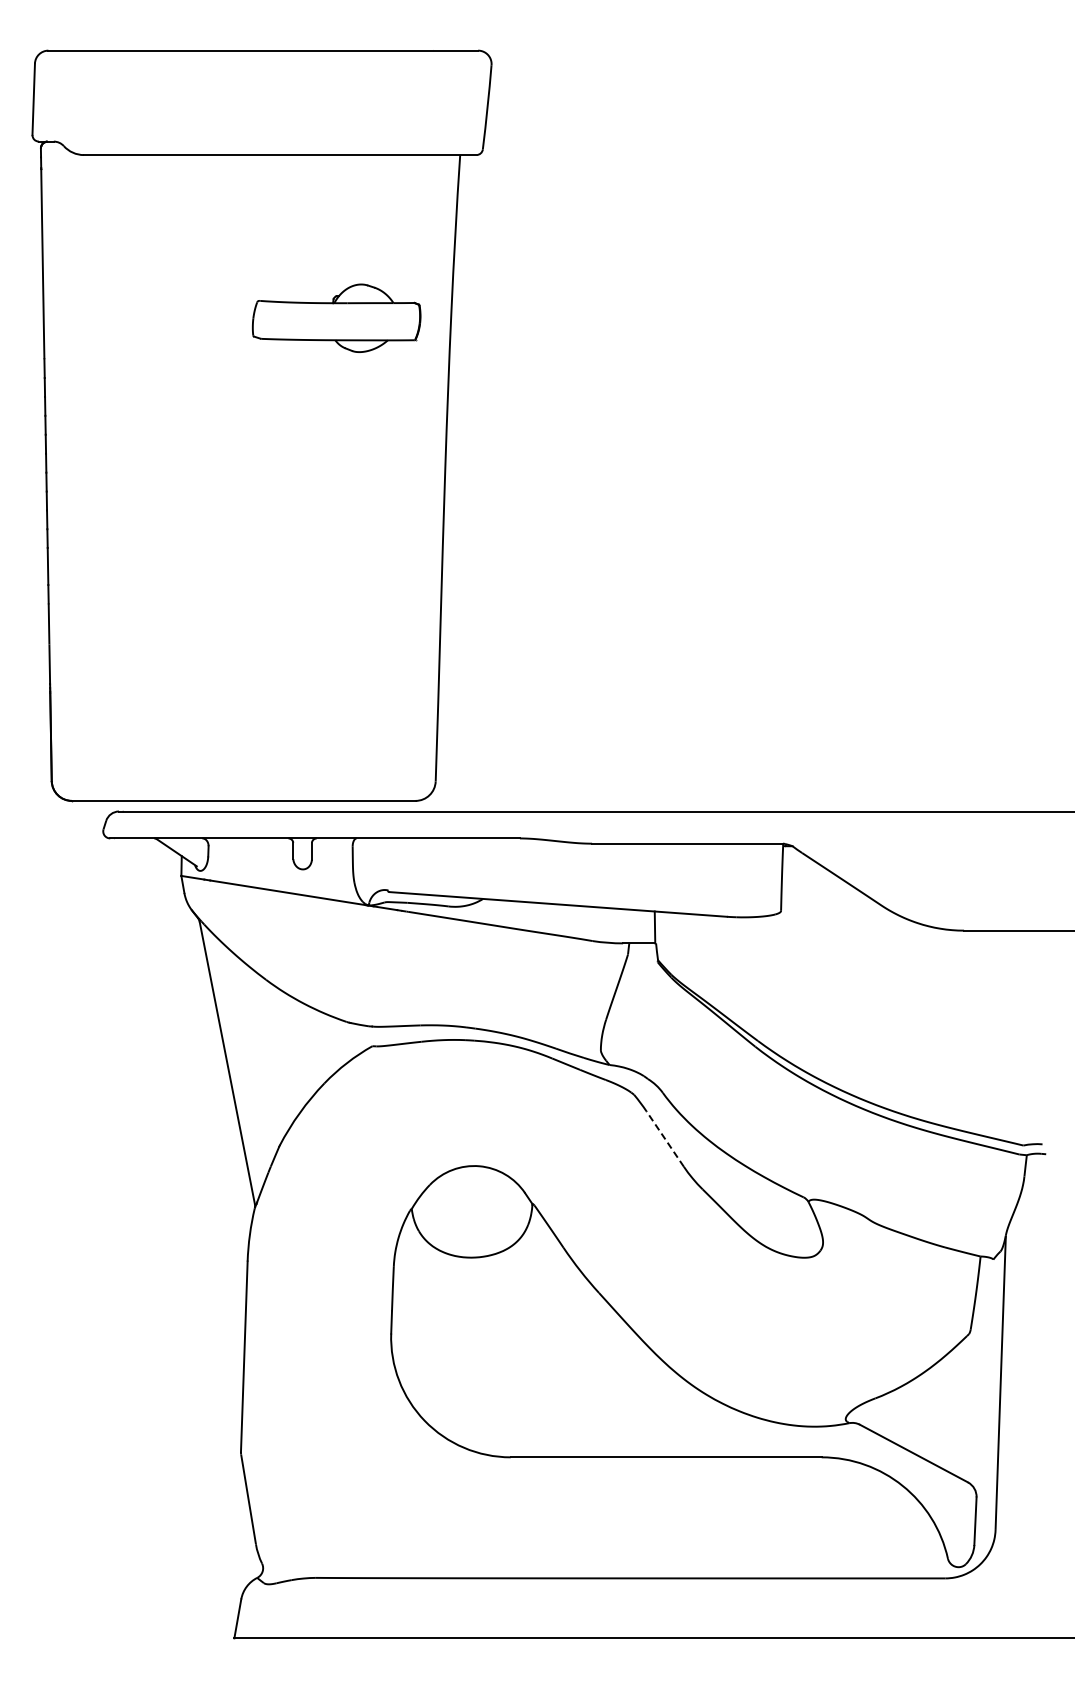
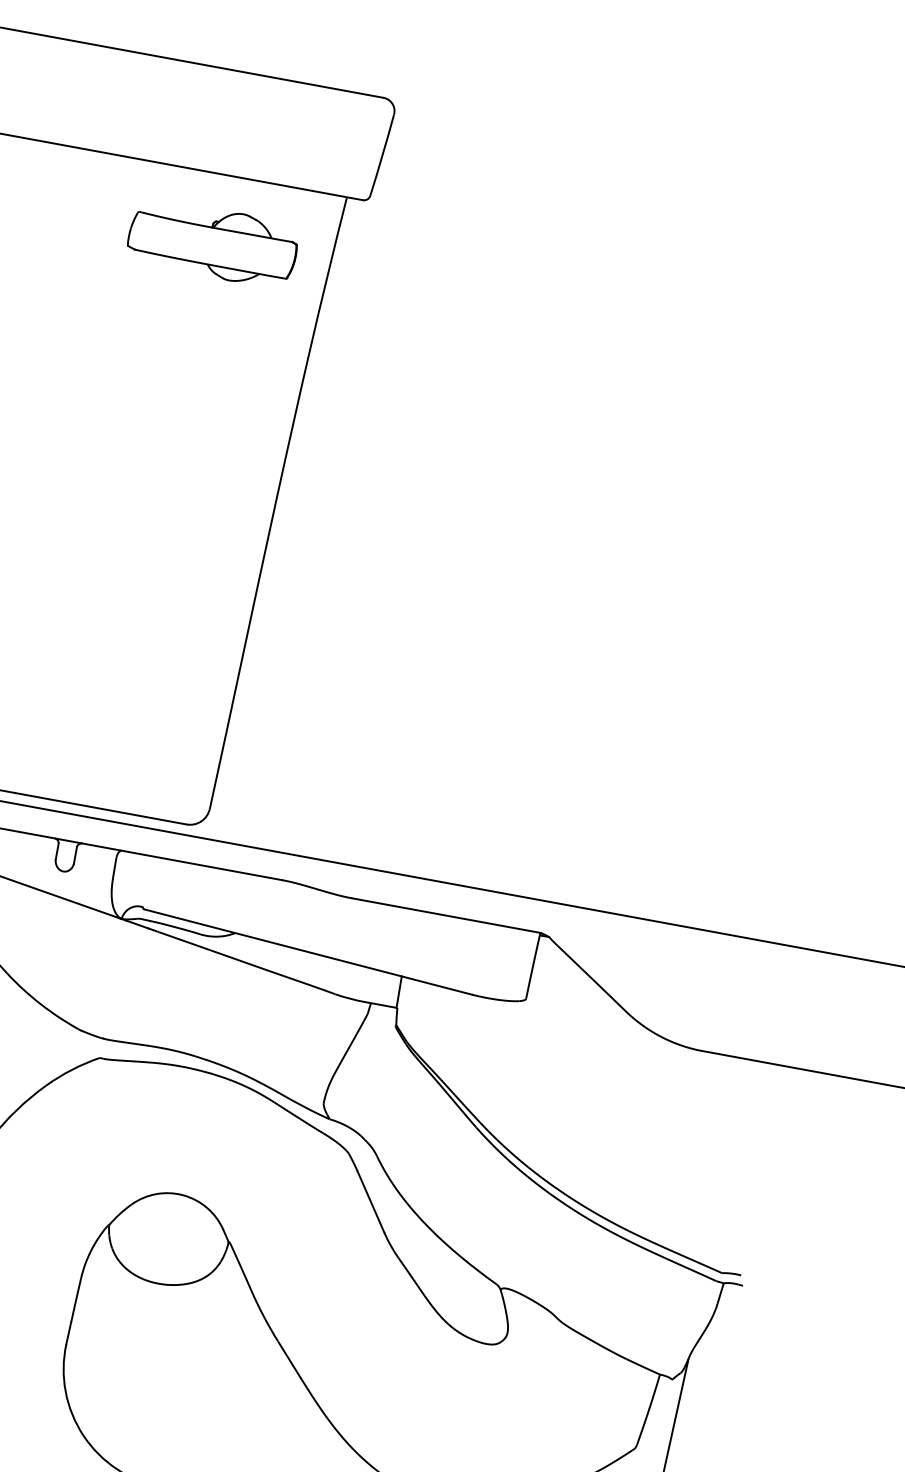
part: (336, 317) -> (212, 242), moved
line: (664, 1138) -> (370, 1201), dashed -> solid

